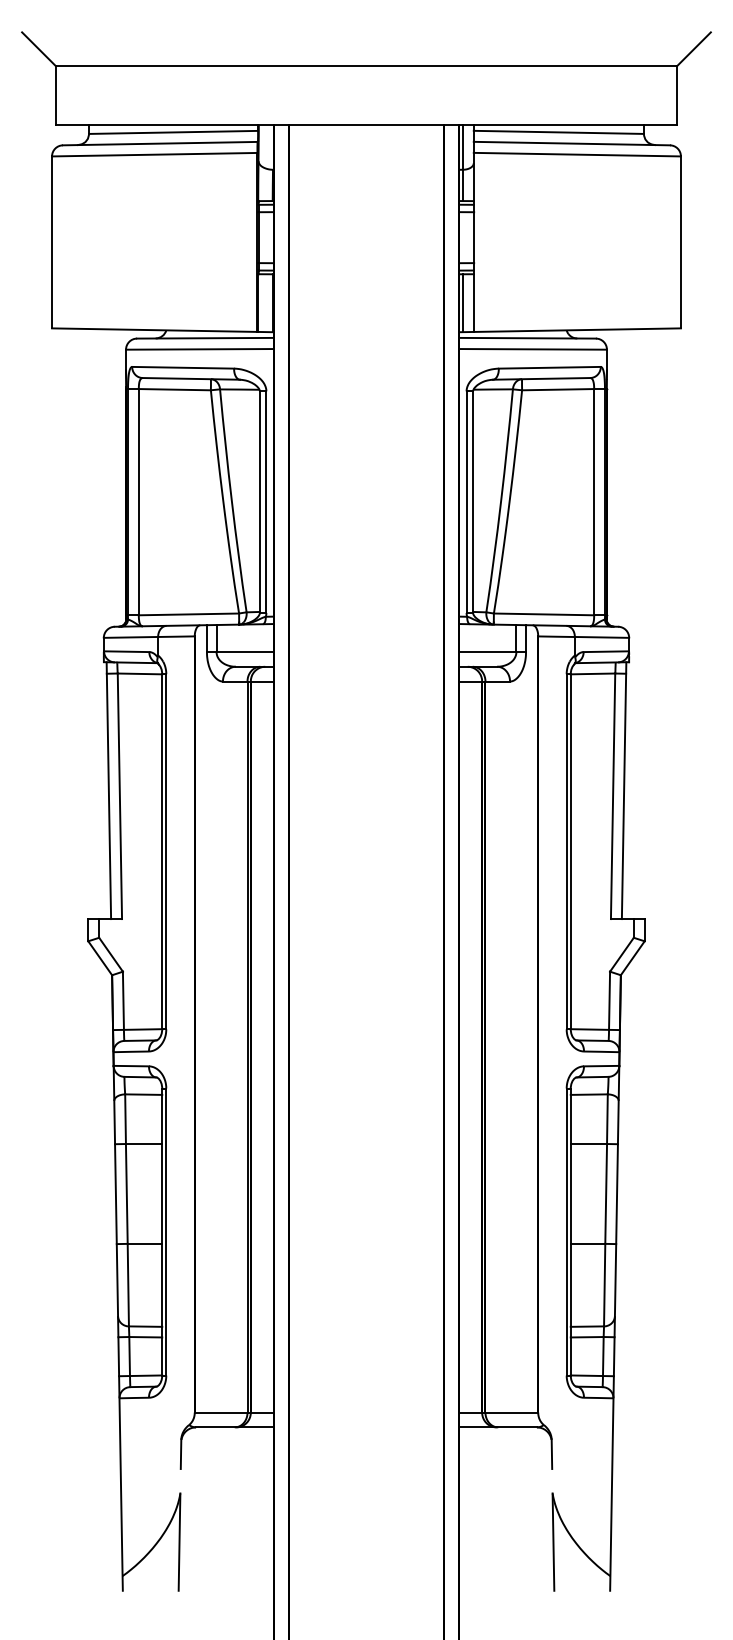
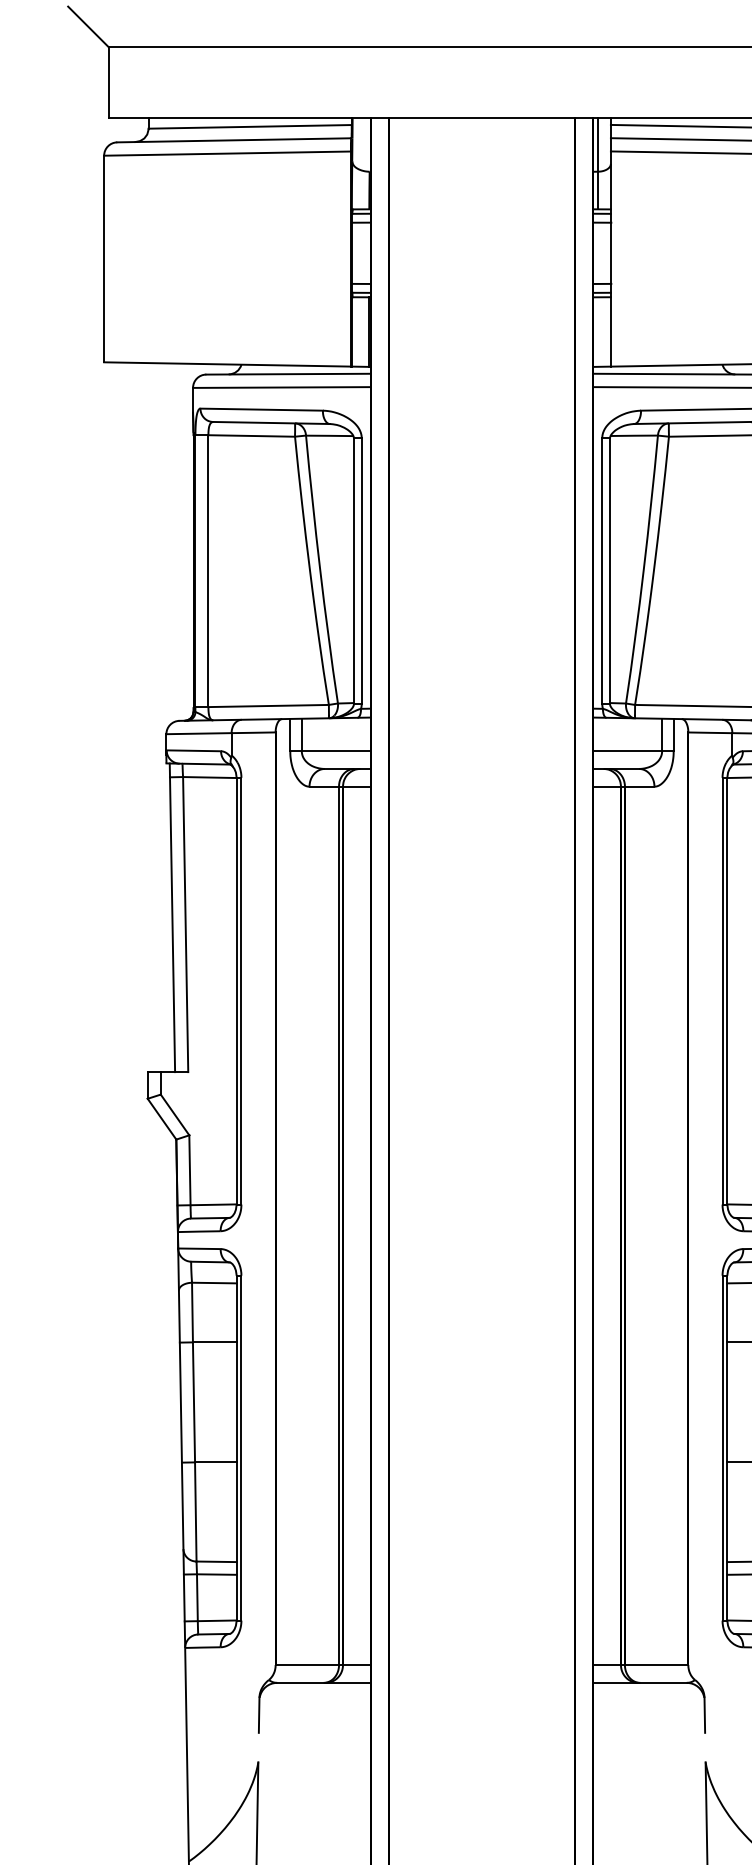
line: (462, 303) -> (597, 332), removed

